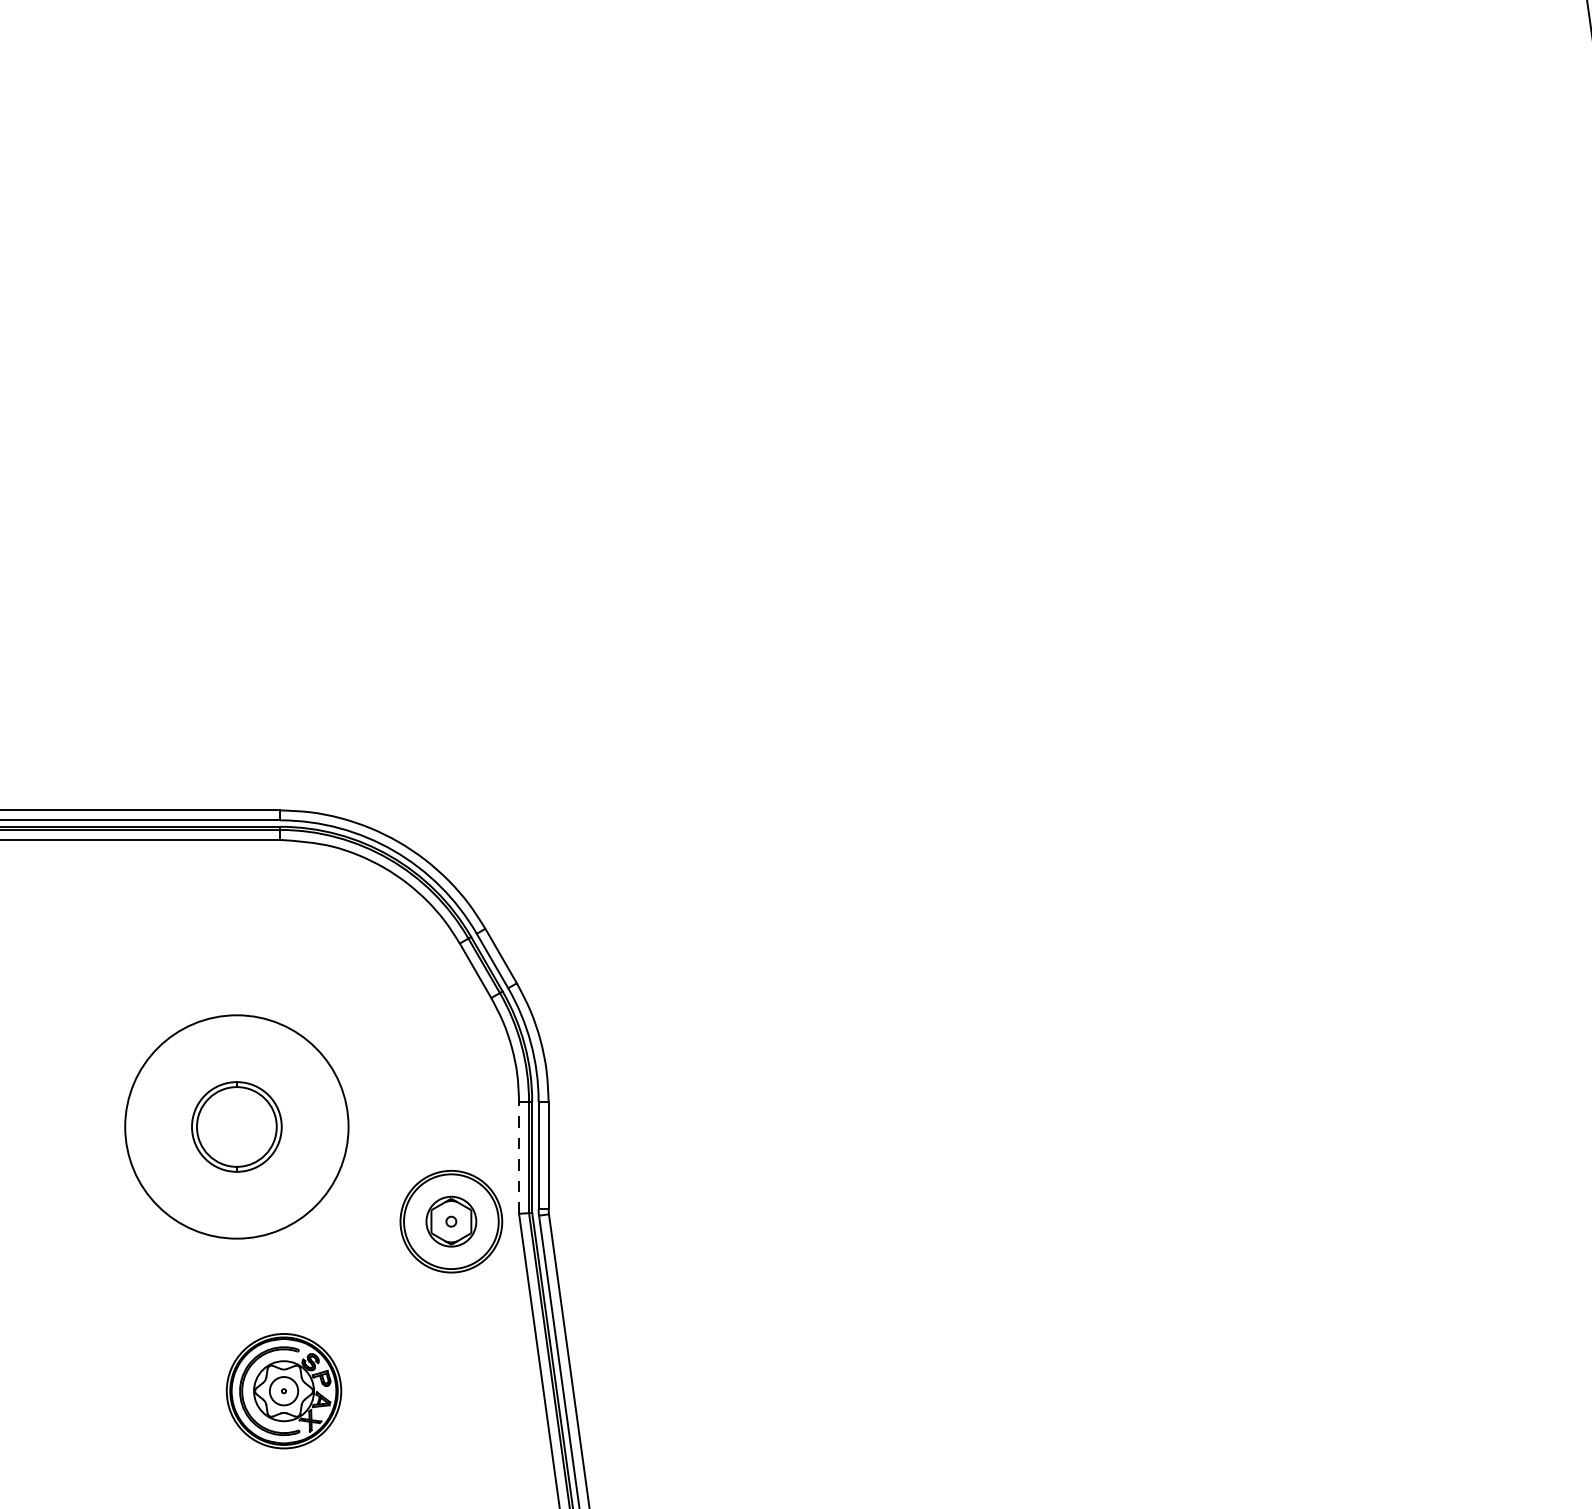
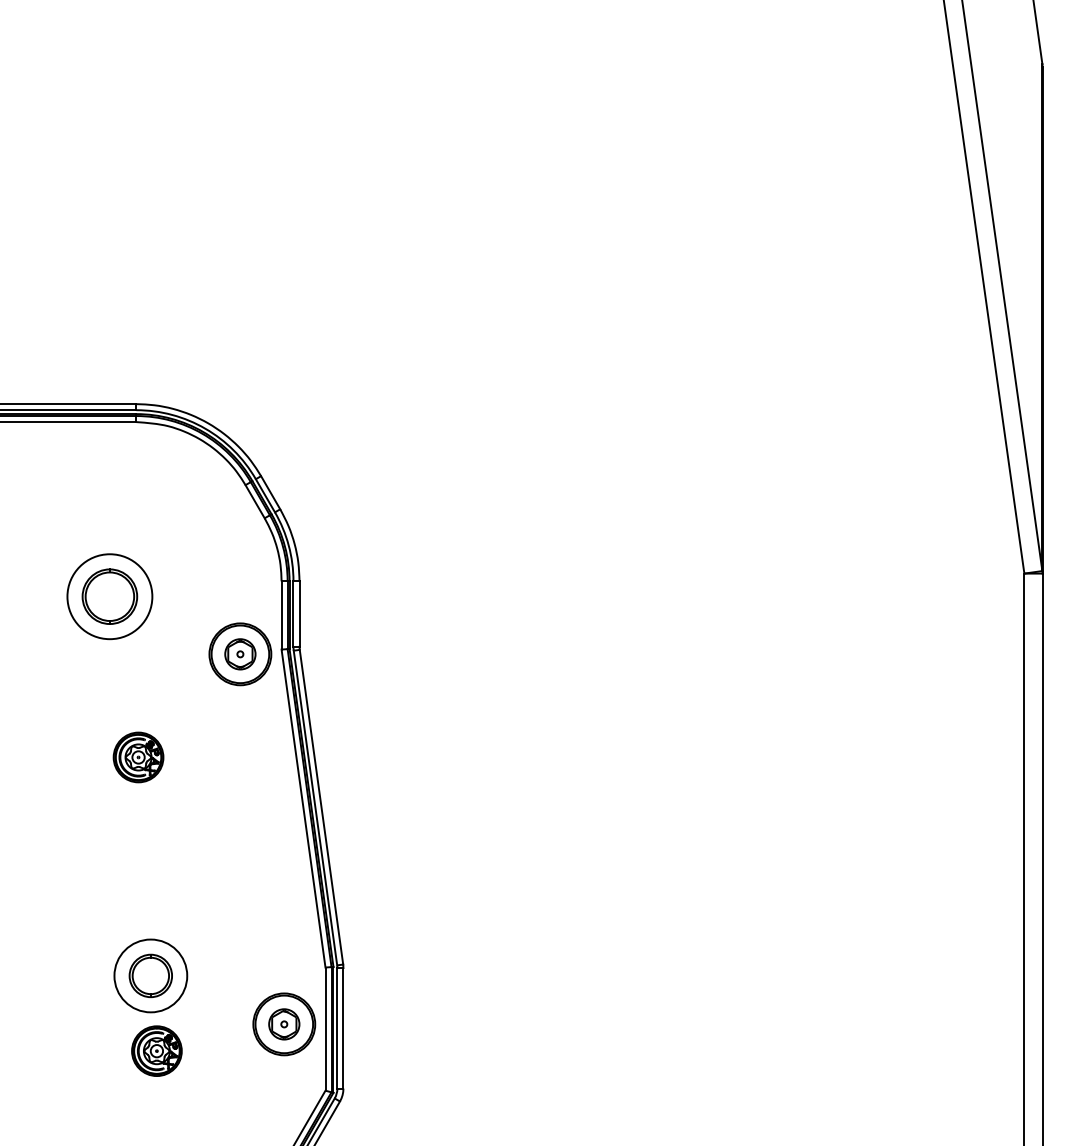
circle: (236, 1126) -> (109, 596), size x0.62
line: (518, 1156) -> (281, 614), dashed -> solid
part: (283, 1391) -> (138, 757), size x0.71

